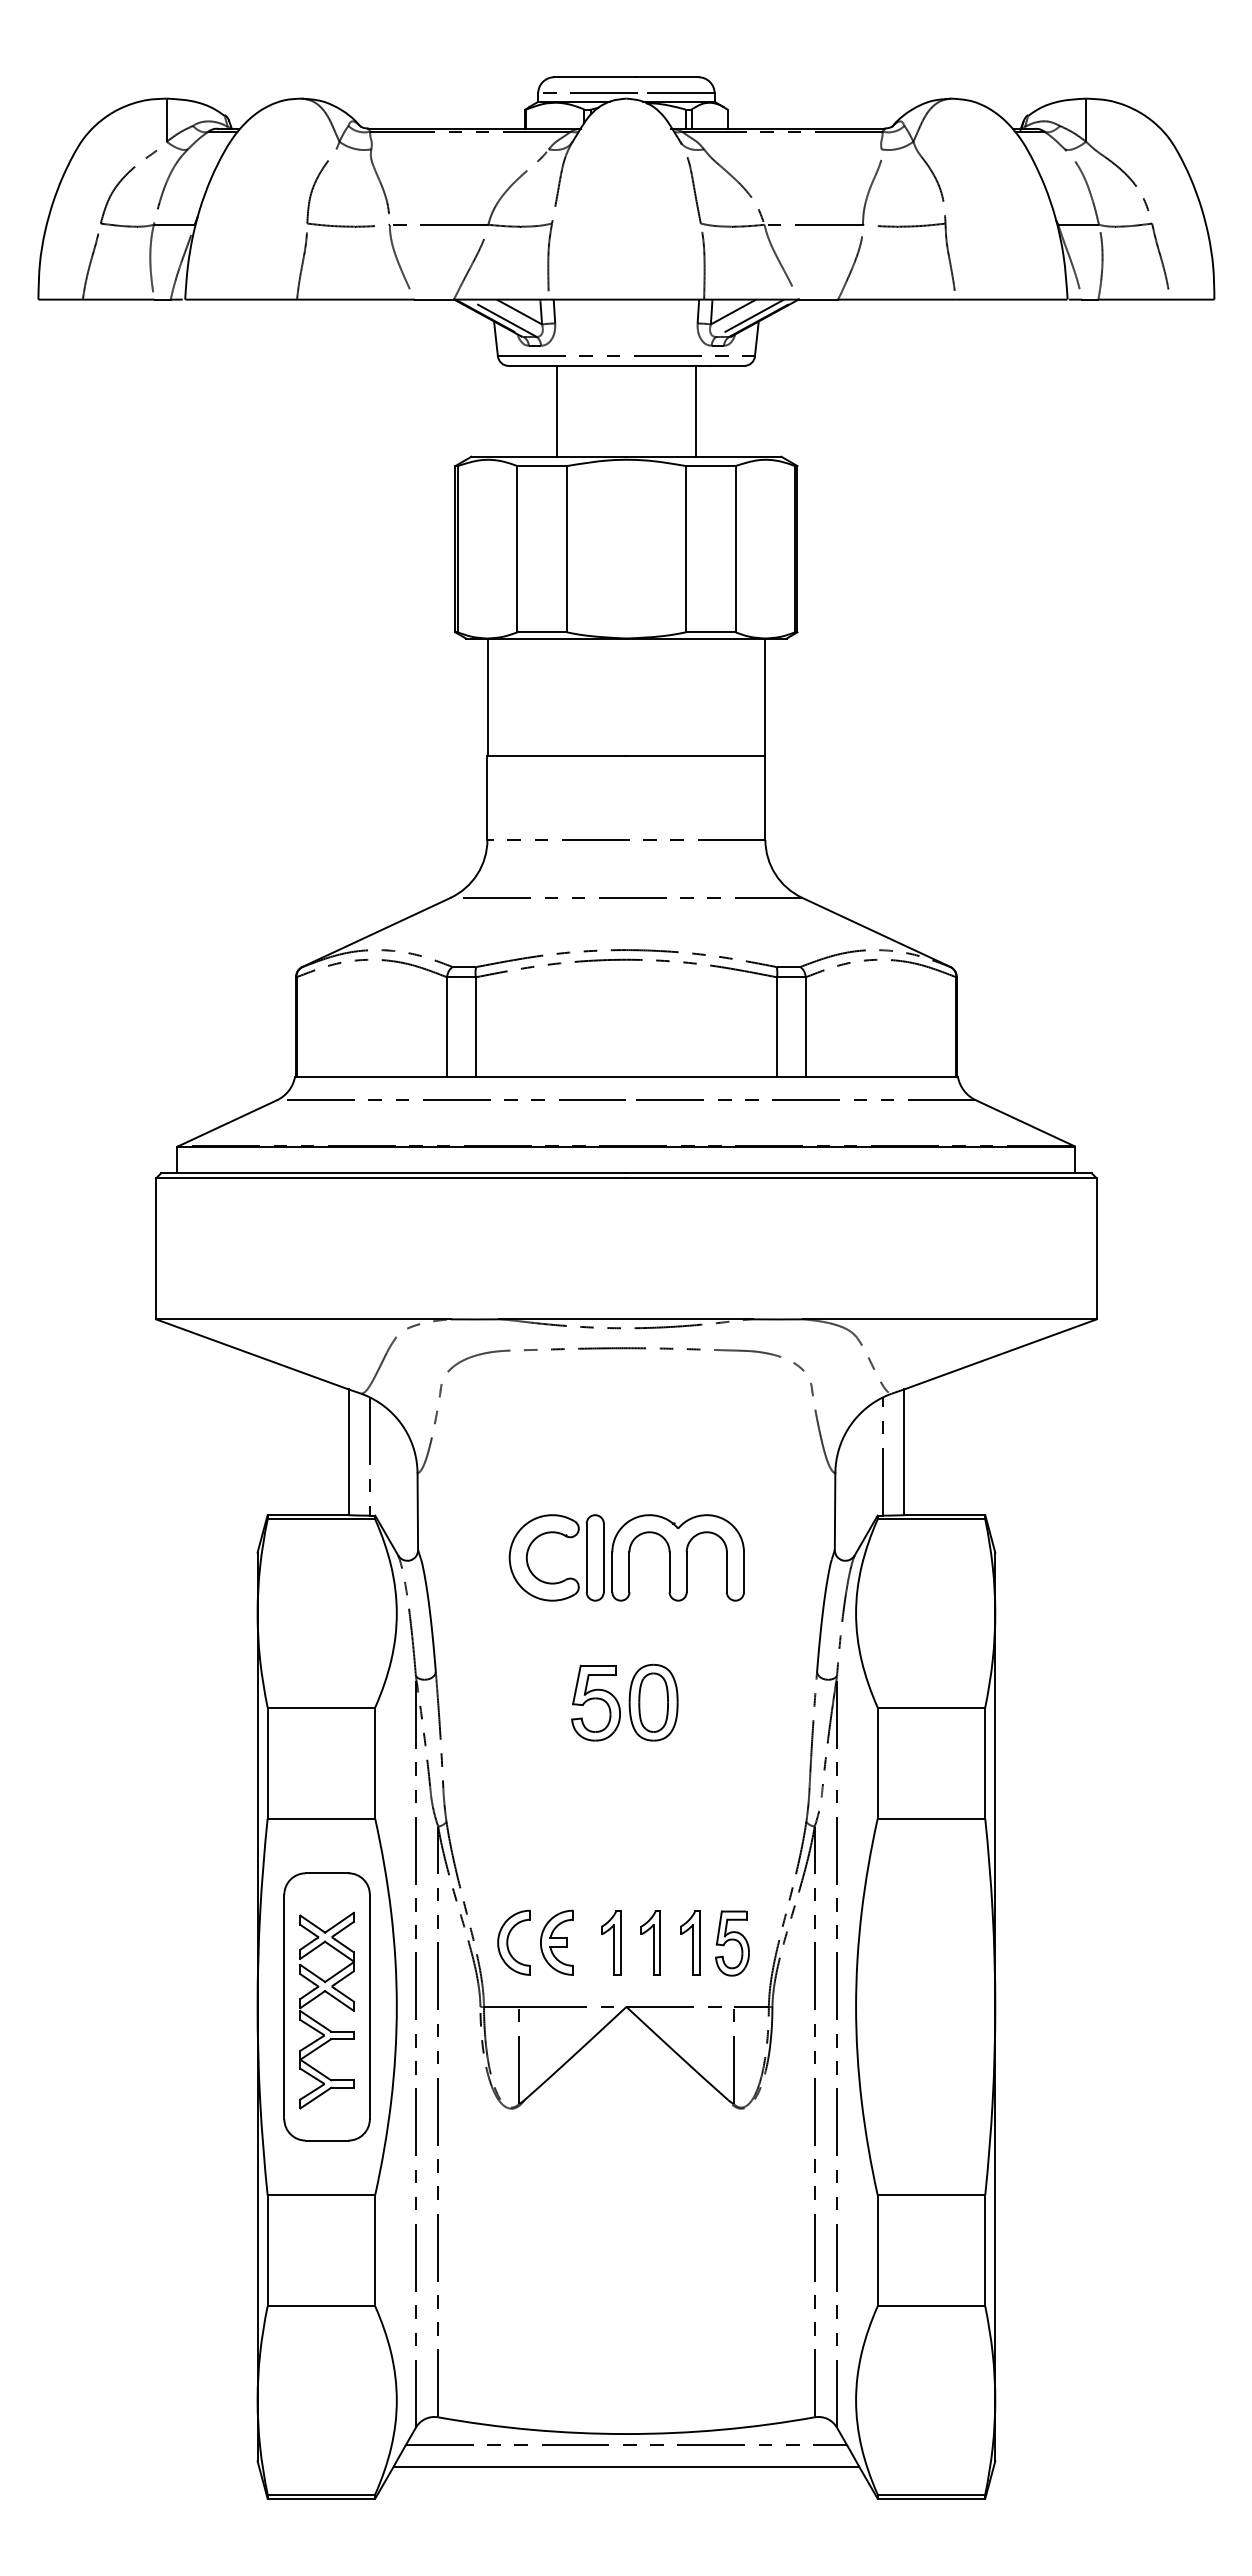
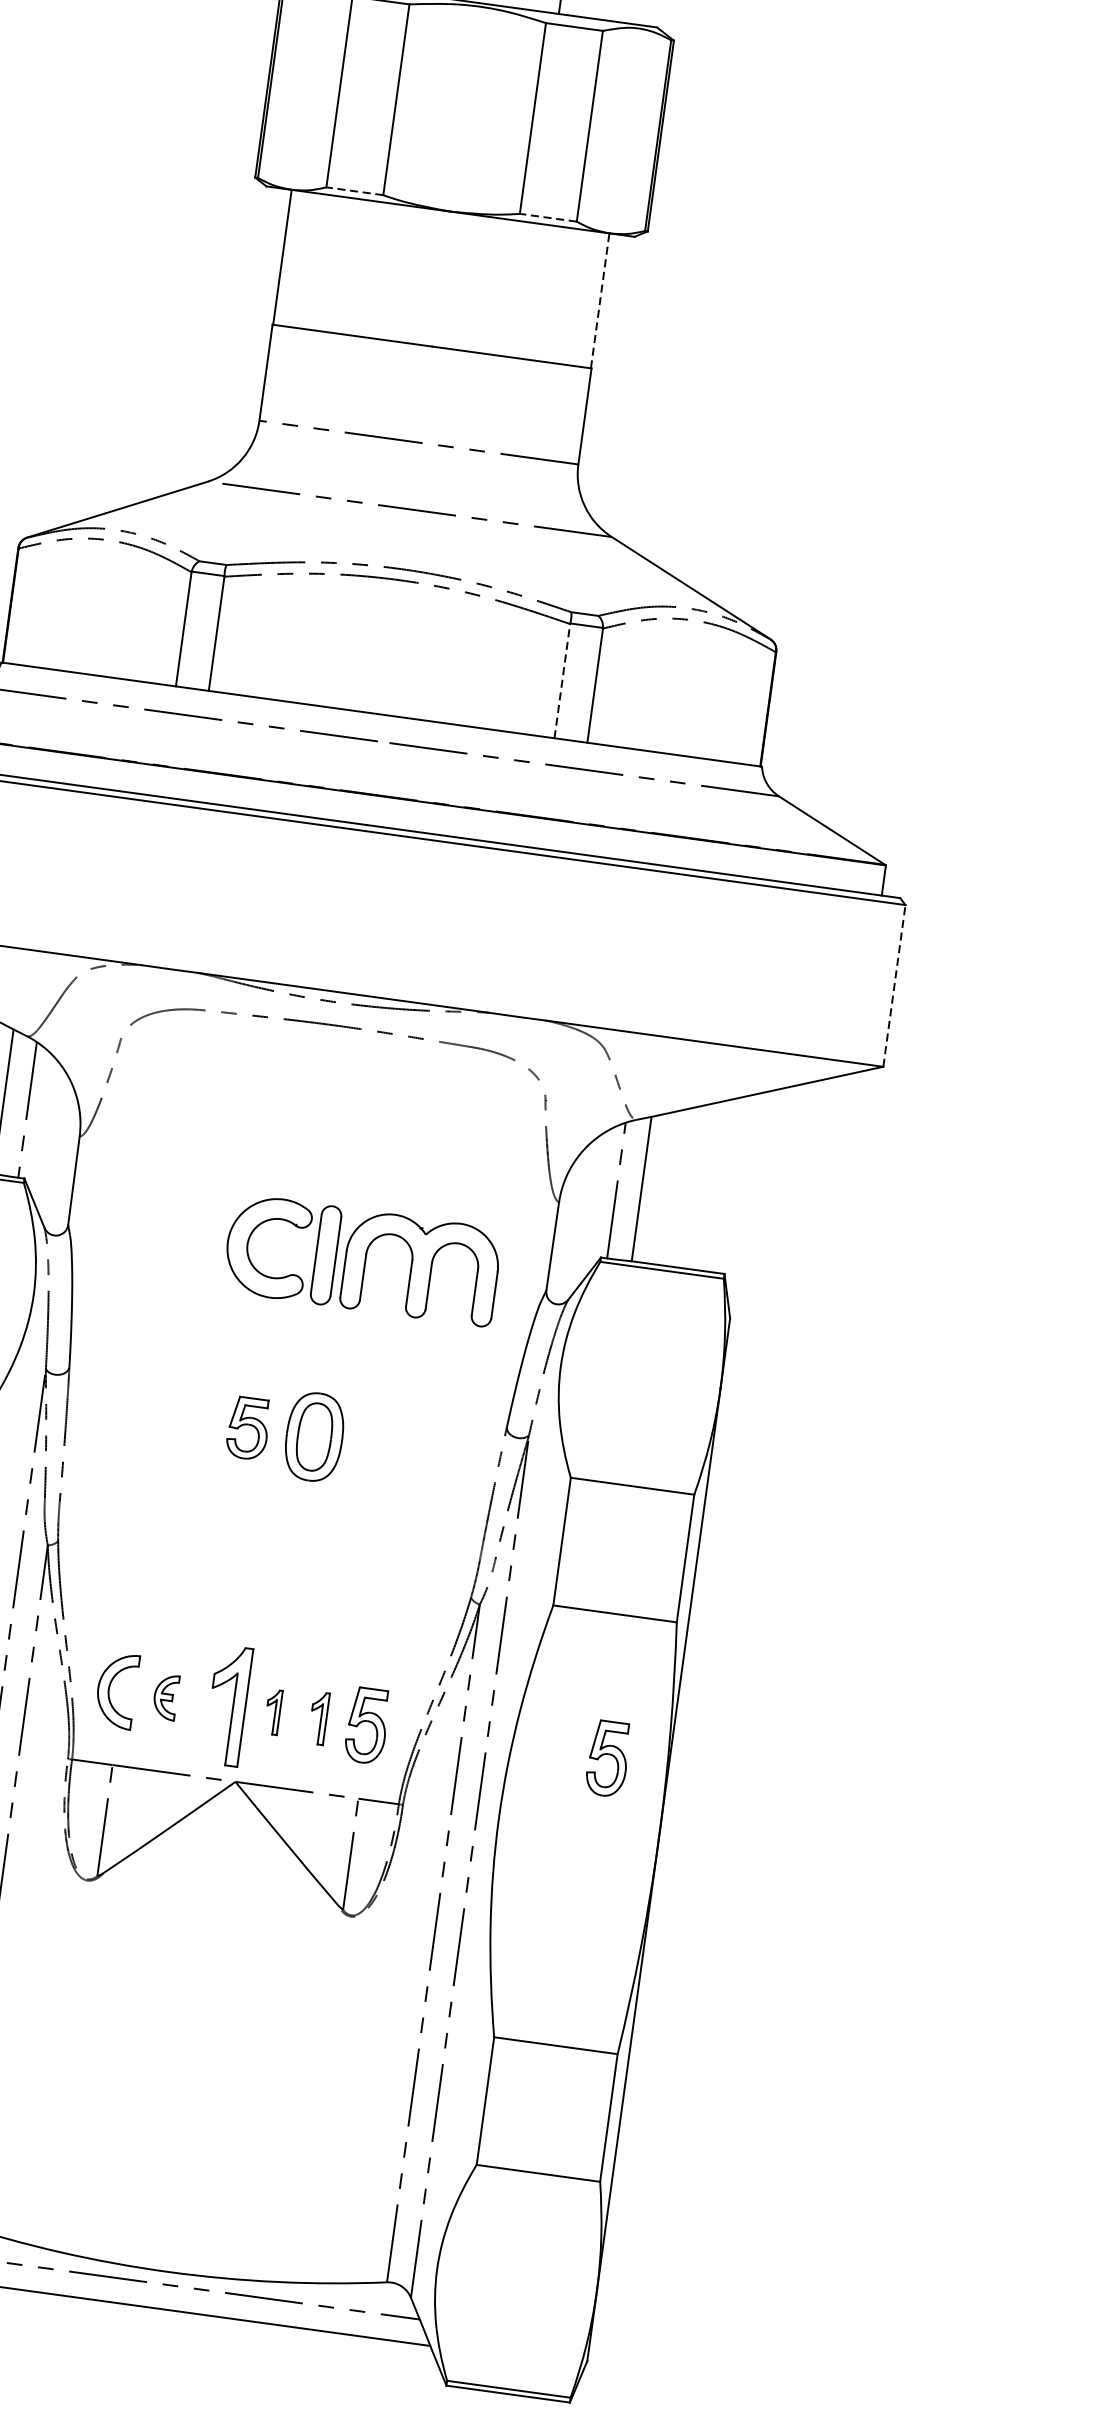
line: (542, 632) -> (355, 191), solid -> dashed
line: (710, 632) -> (547, 217), solid -> dashed
line: (764, 697) -> (599, 301), solid -> dashed
line: (777, 1027) -> (562, 681), solid -> dashed
line: (1096, 1248) -> (894, 985), solid -> dashed
part: (626, 1557) -> (362, 1259), moved
part: (595, 1702) -> (247, 1427), size x0.7
part: (556, 1942) -> (165, 1696), size x0.6
part: (611, 1942) -> (228, 1705), size x1.6
part: (650, 1942) -> (273, 1711), size x0.6
part: (690, 1942) -> (319, 1717), size x0.7
part: (942, 1943) -> (608, 1758), added

